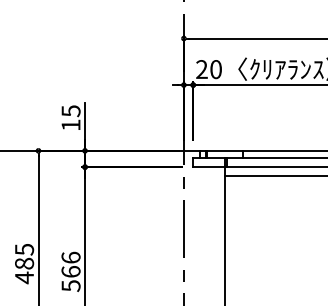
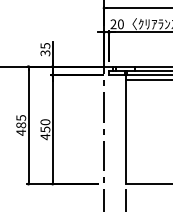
text: (71, 125) -> (45, 53), 15 -> 35
text: (71, 271) -> (45, 129), 566 -> 450

